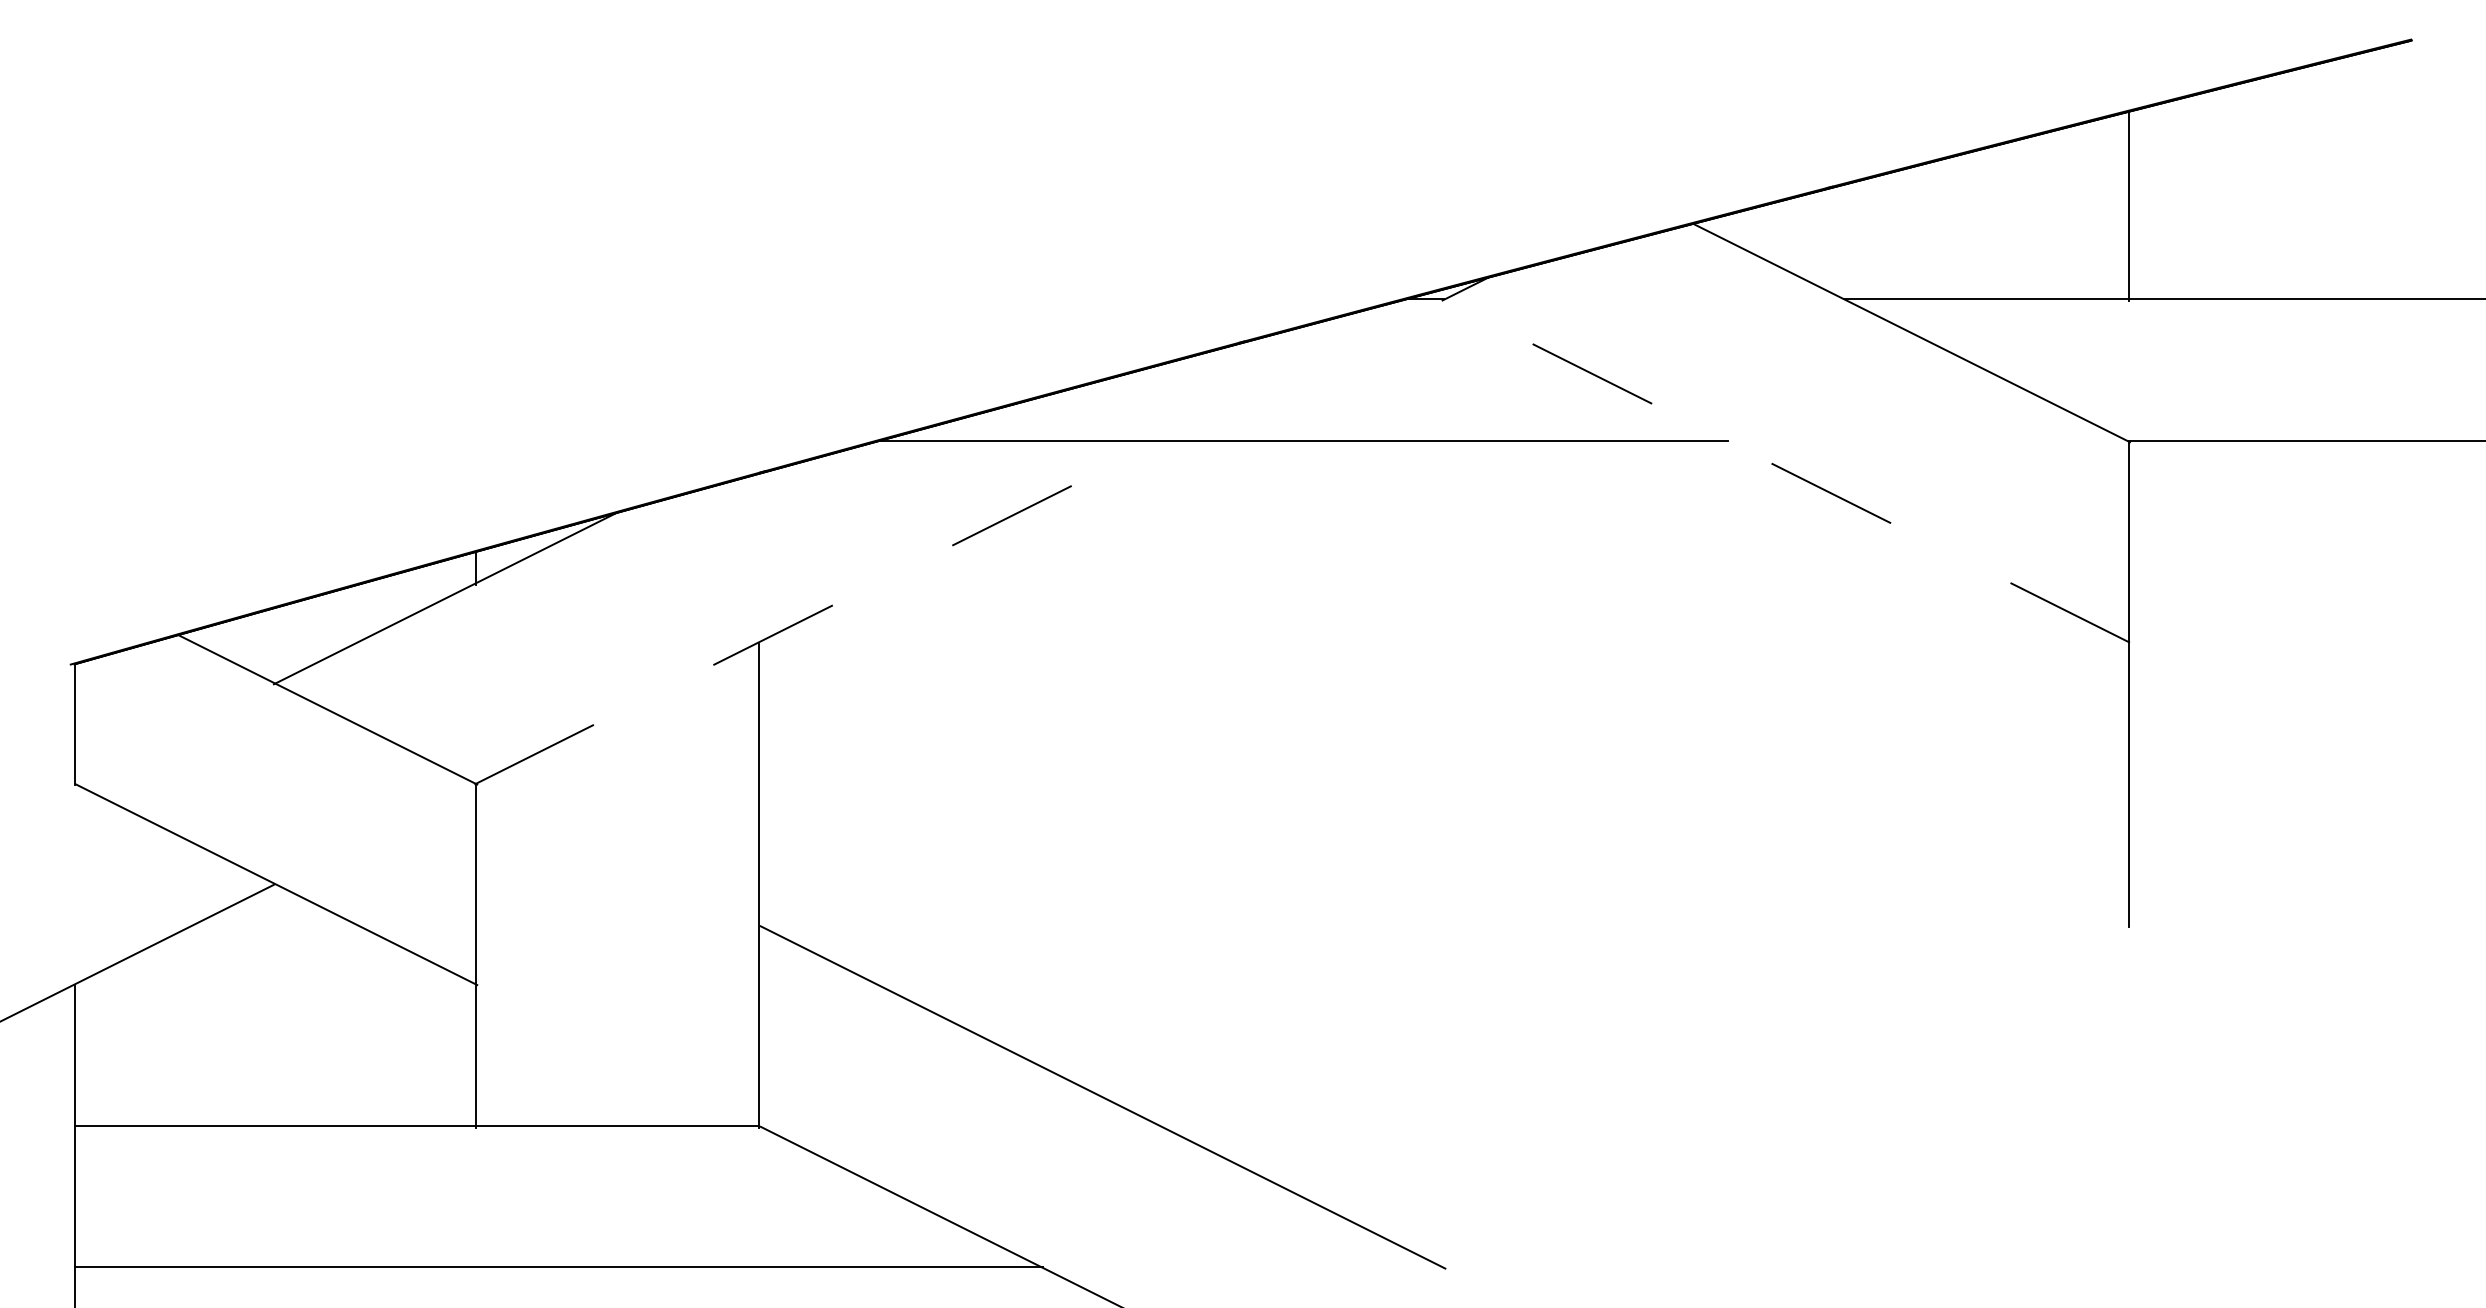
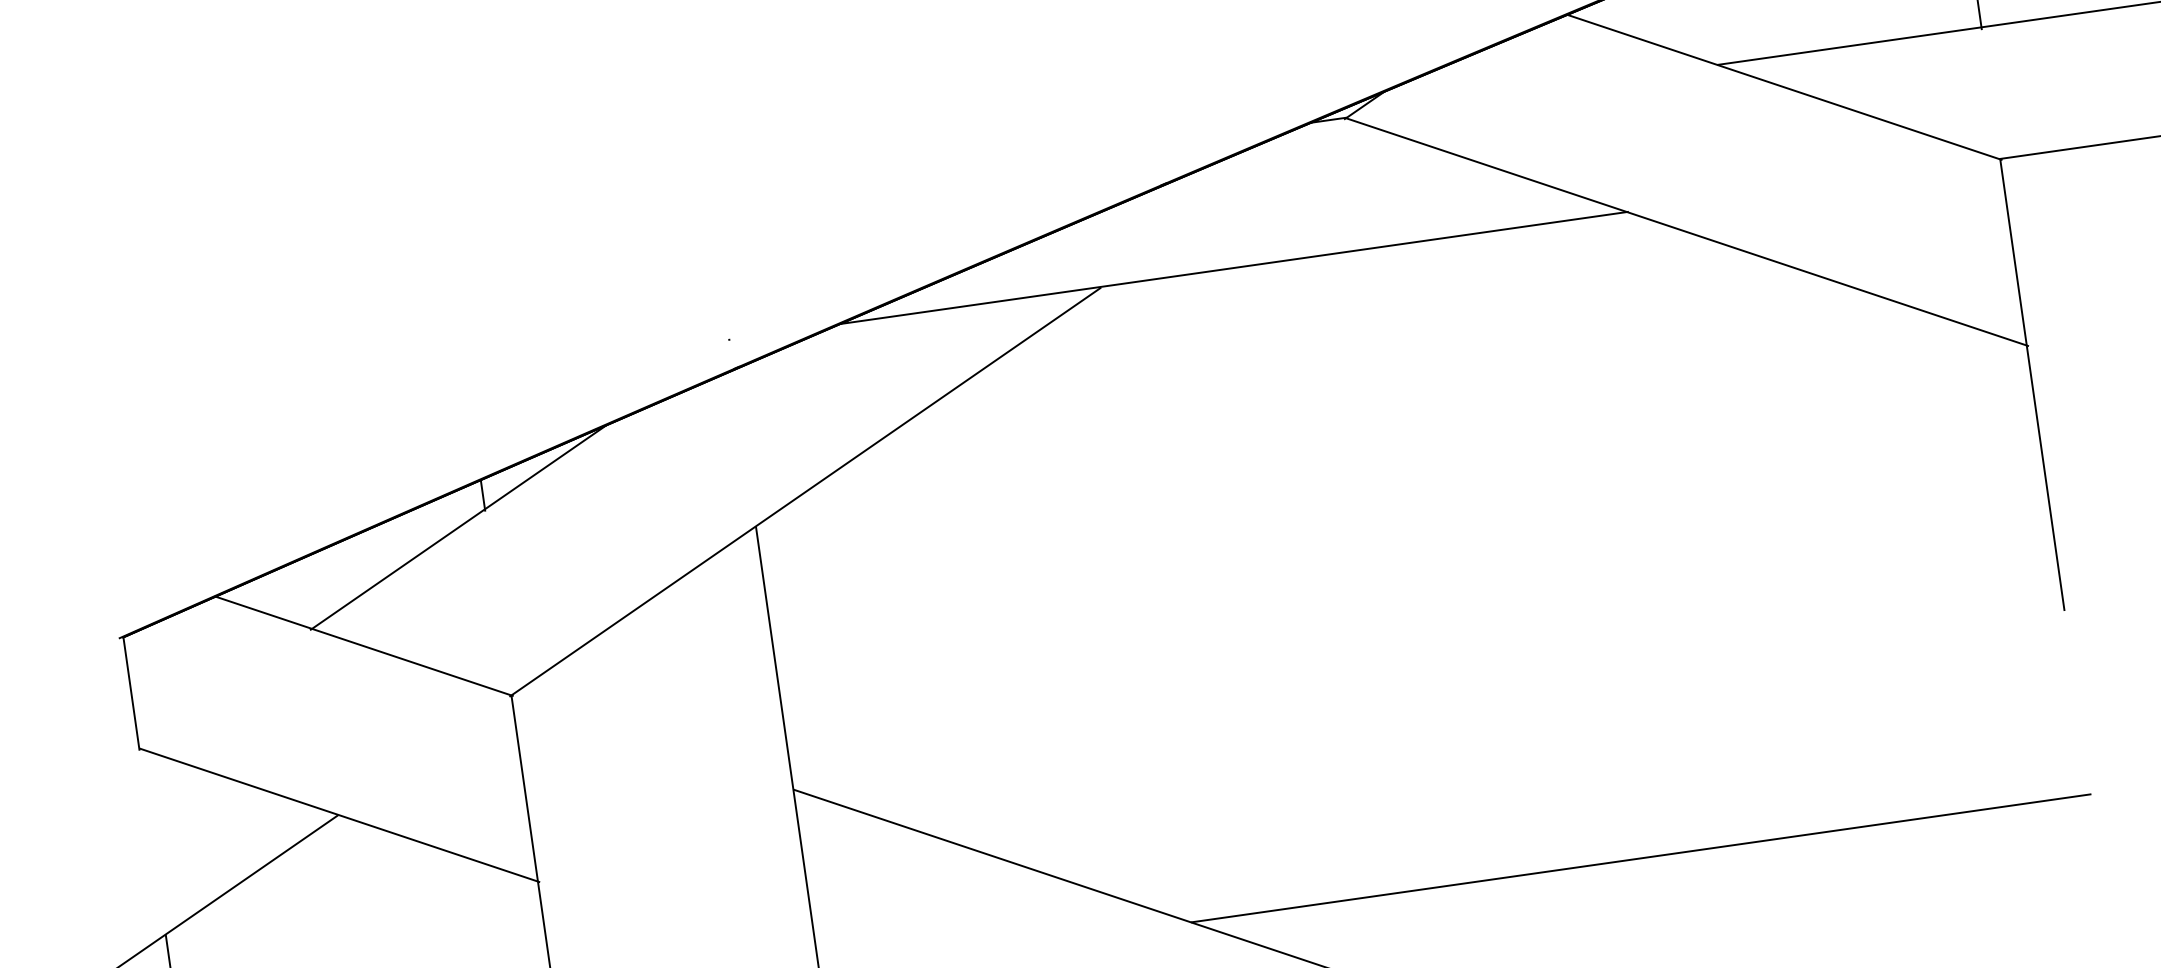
line: (1787, 471) -> (1687, 232), dashed -> solid
line: (816, 613) -> (805, 492), dashed -> solid
line: (1644, 1125) -> (1641, 858), added

